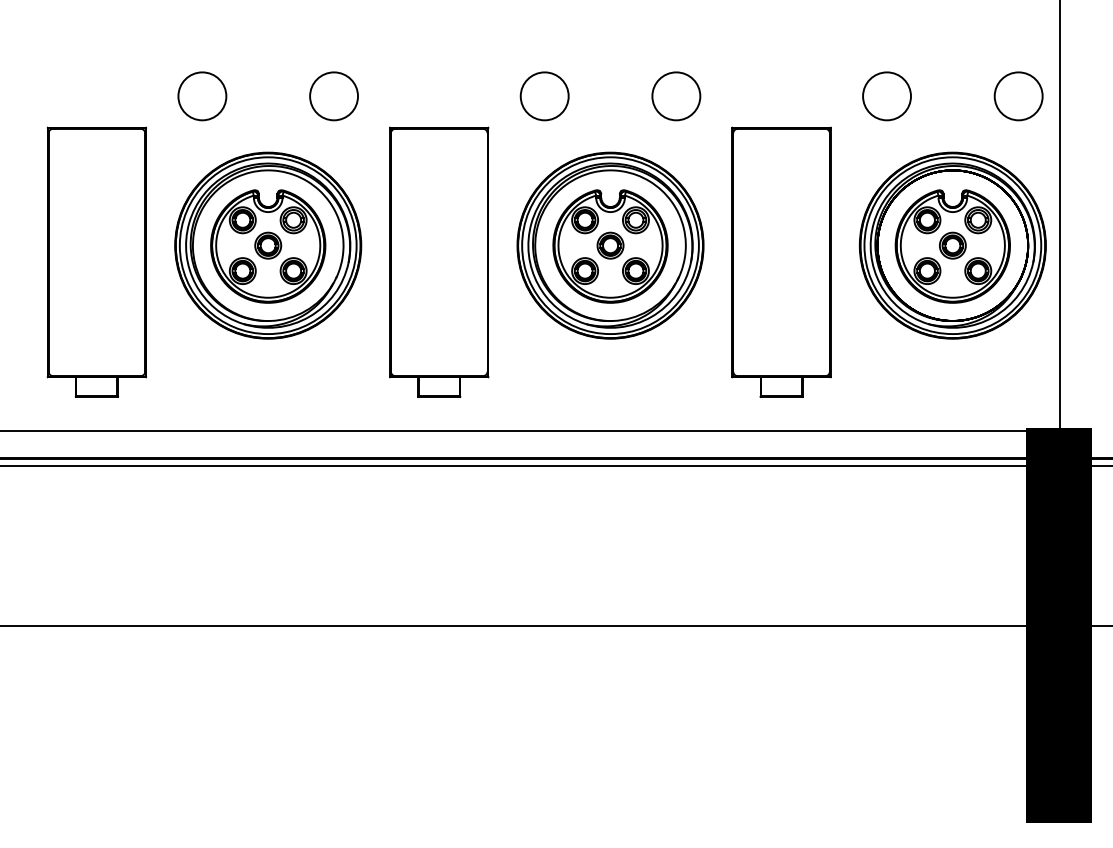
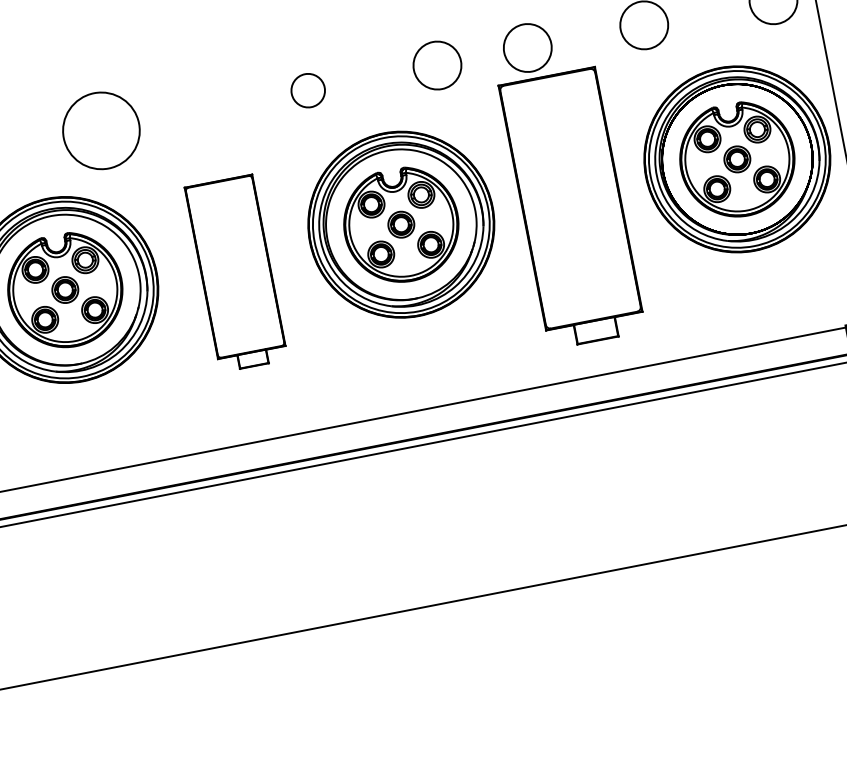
circle: (334, 96) -> (101, 130), size x1.6
circle: (544, 96) -> (308, 90), size x0.7
circle: (768, 96) -> (527, 48), added
part: (439, 261) -> (236, 272), size x0.7

